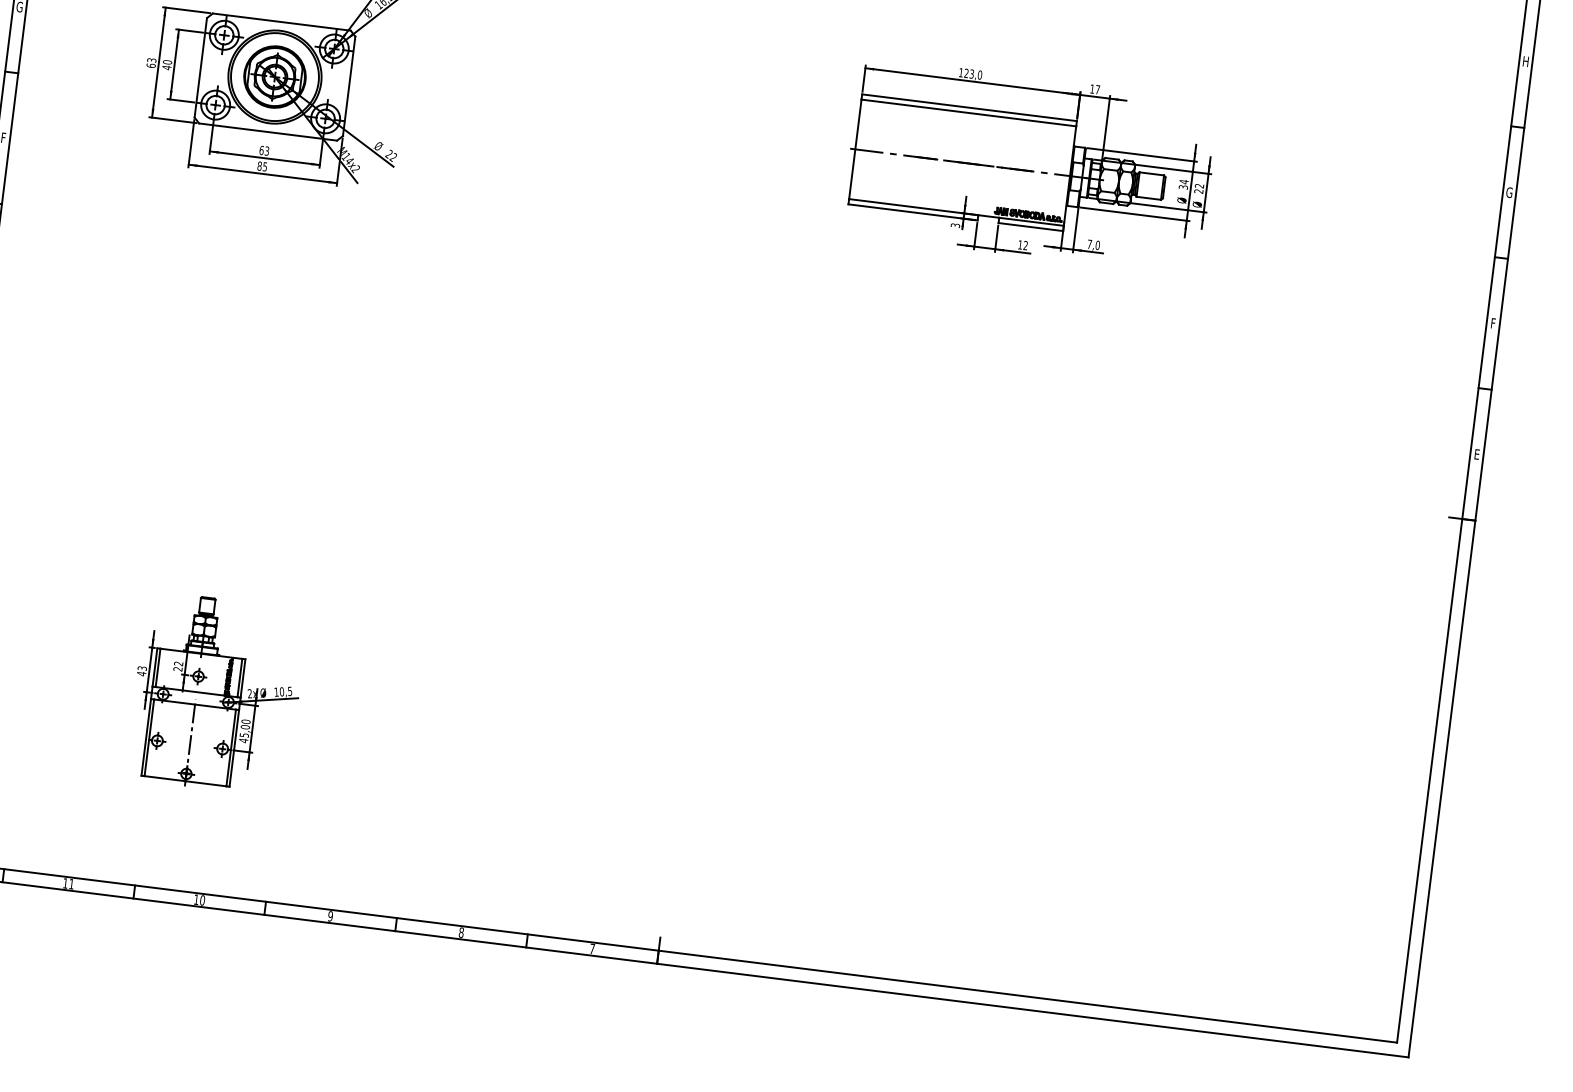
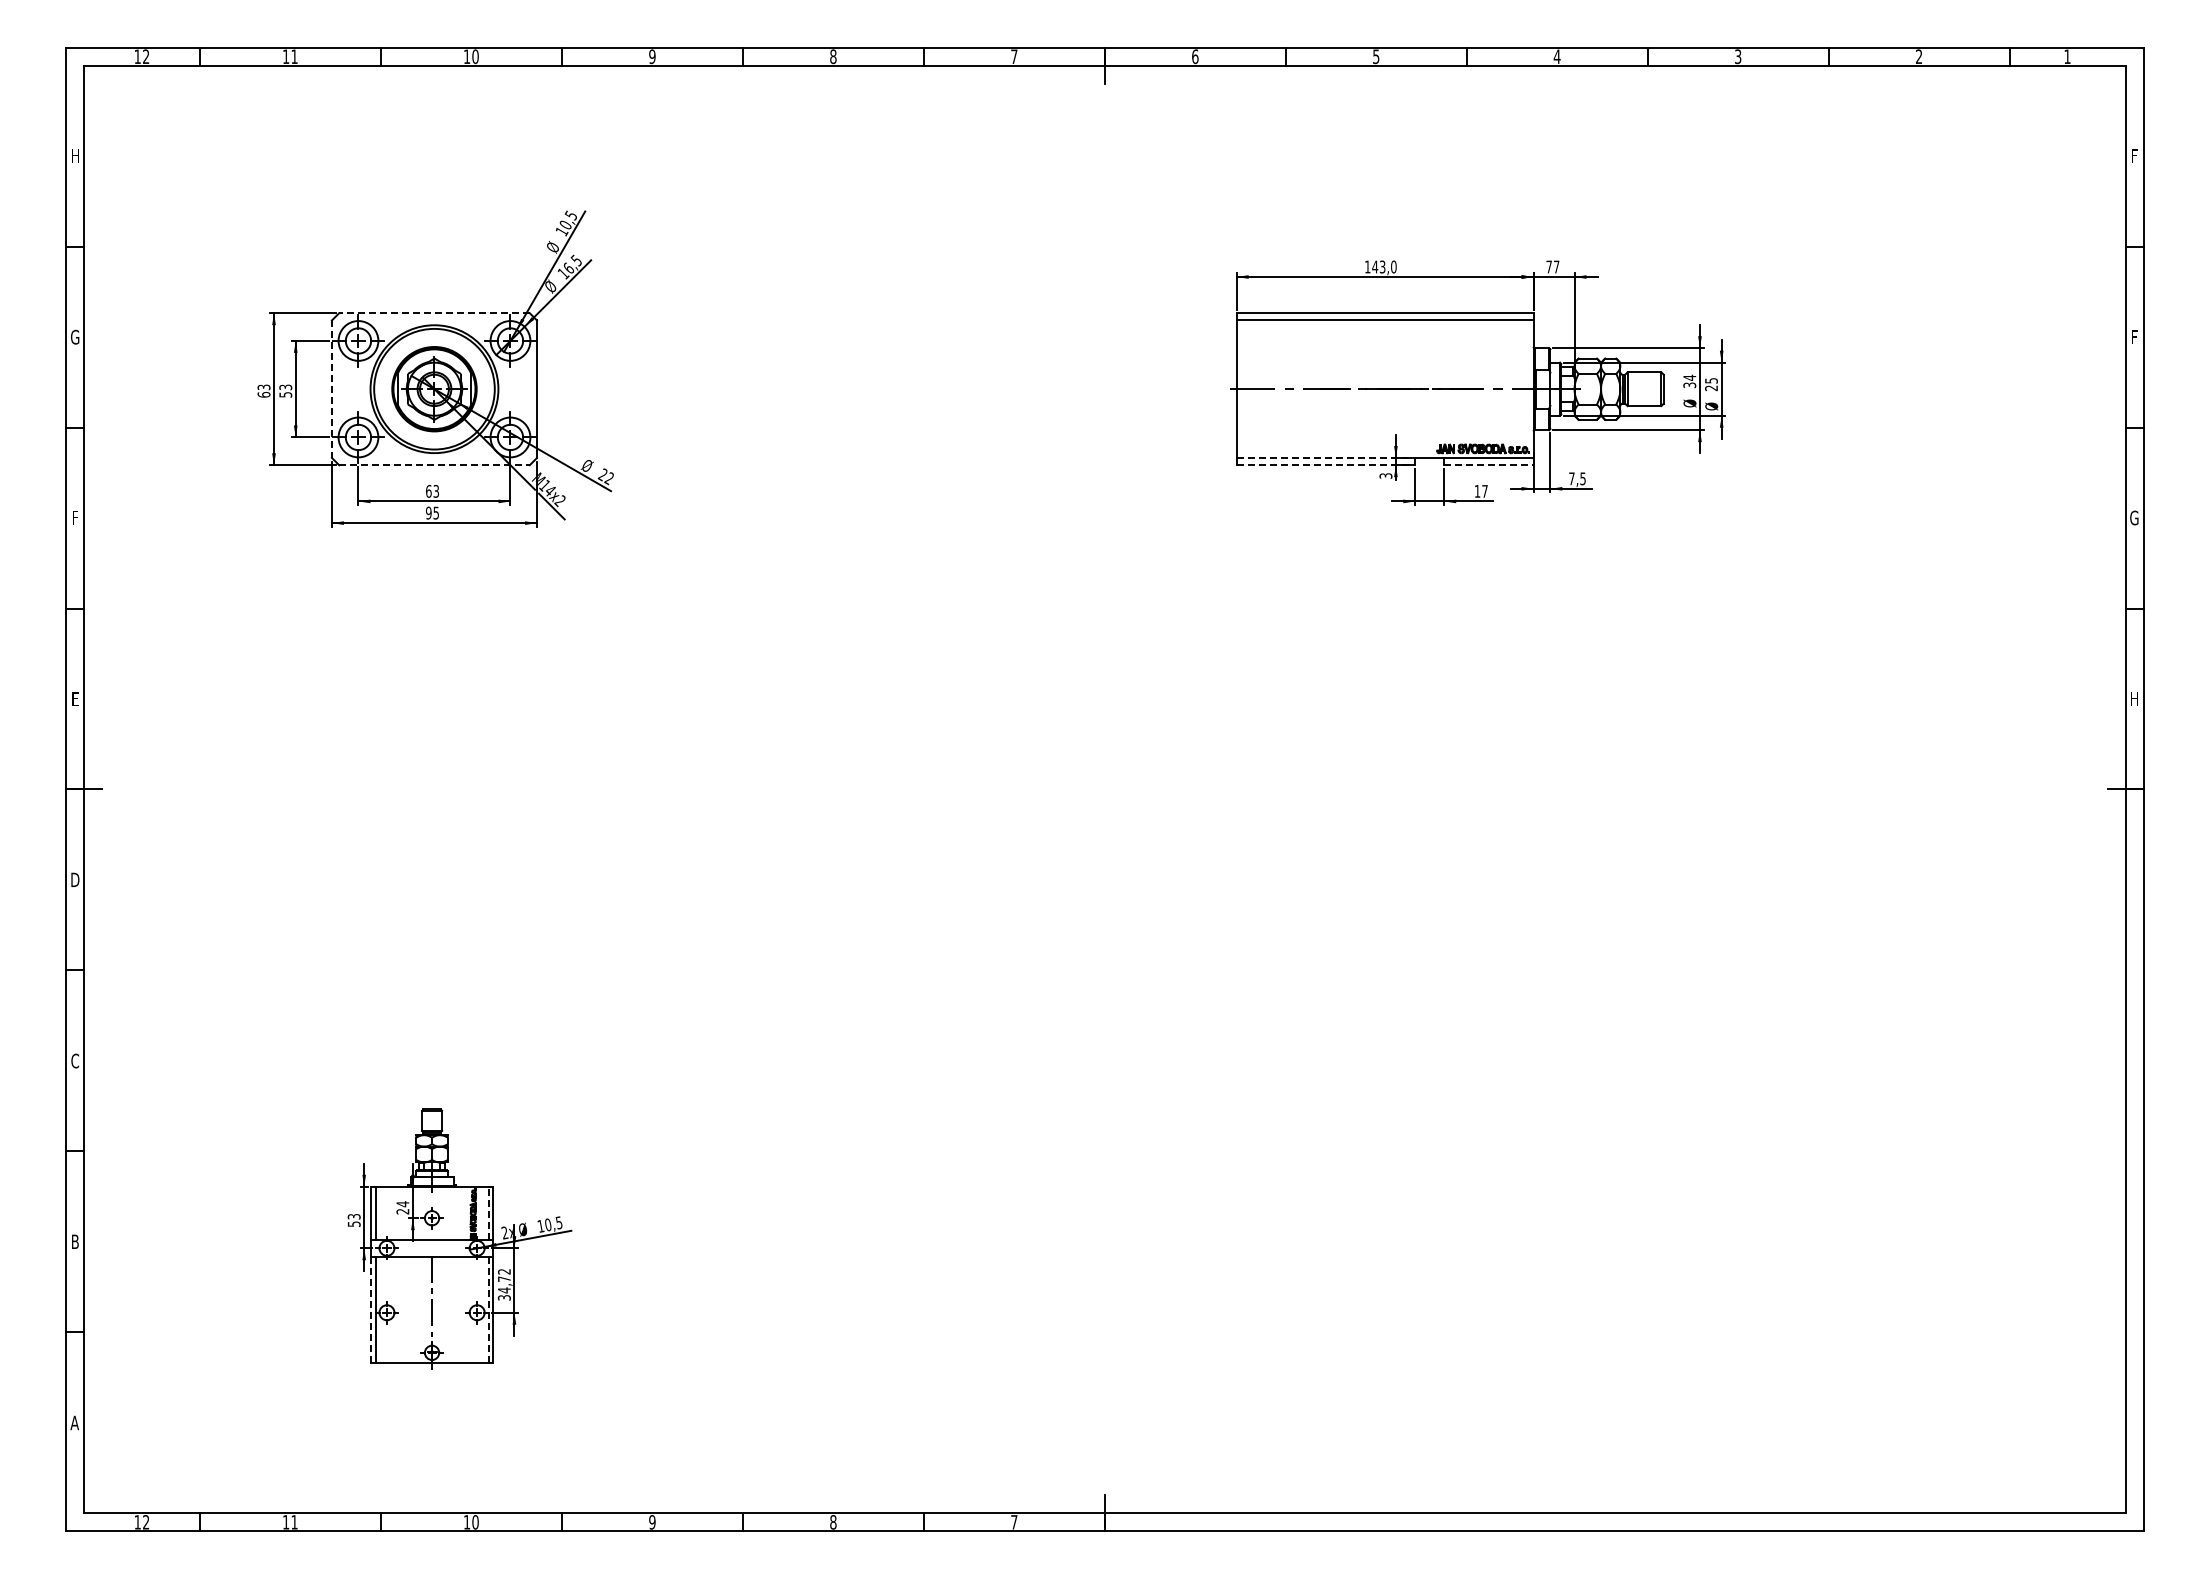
line: (281, 22) -> (433, 313), solid -> dashed
text: (1525, 61) -> (2134, 155), H -> F
text: (167, 64) -> (285, 390), 40 -> 53
line: (200, 68) -> (331, 389), solid -> dashed
text: (966, 73) -> (1375, 266), 123,0 -> 143,0
text: (1091, 88) -> (1548, 266), 17 -> 77
line: (268, 132) -> (434, 465), solid -> dashed
text: (259, 165) -> (428, 512), 85 -> 95
text: (1199, 185) -> (1711, 380), 22 -> 25
text: (1509, 192) -> (2134, 336), G -> F
line: (914, 206) -> (1326, 457), solid -> dashed
line: (913, 212) -> (1326, 465), solid -> dashed
line: (1030, 227) -> (1488, 465), solid -> dashed
text: (1025, 244) -> (1484, 490), 12 -> 17
text: (1097, 245) -> (1582, 478), 7,0 -> 7,5
text: (1493, 323) -> (2134, 517), F -> G
text: (1476, 454) -> (2134, 698), E -> H
text: (178, 663) -> (402, 1204), 22 -> 24
text: (141, 674) -> (353, 1224), 43 -> 53
line: (239, 677) -> (488, 1212), solid -> dashed
text: (244, 731) -> (504, 1284), 45,00 -> 34,72
line: (146, 737) -> (371, 1309), solid -> dashed
line: (231, 747) -> (488, 1309), solid -> dashed

